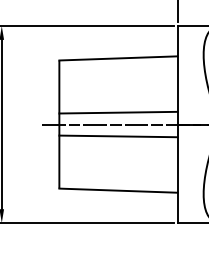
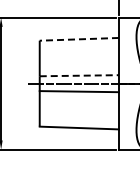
line: (118, 58) -> (79, 39), solid -> dashed
line: (118, 112) -> (79, 75), solid -> dashed

